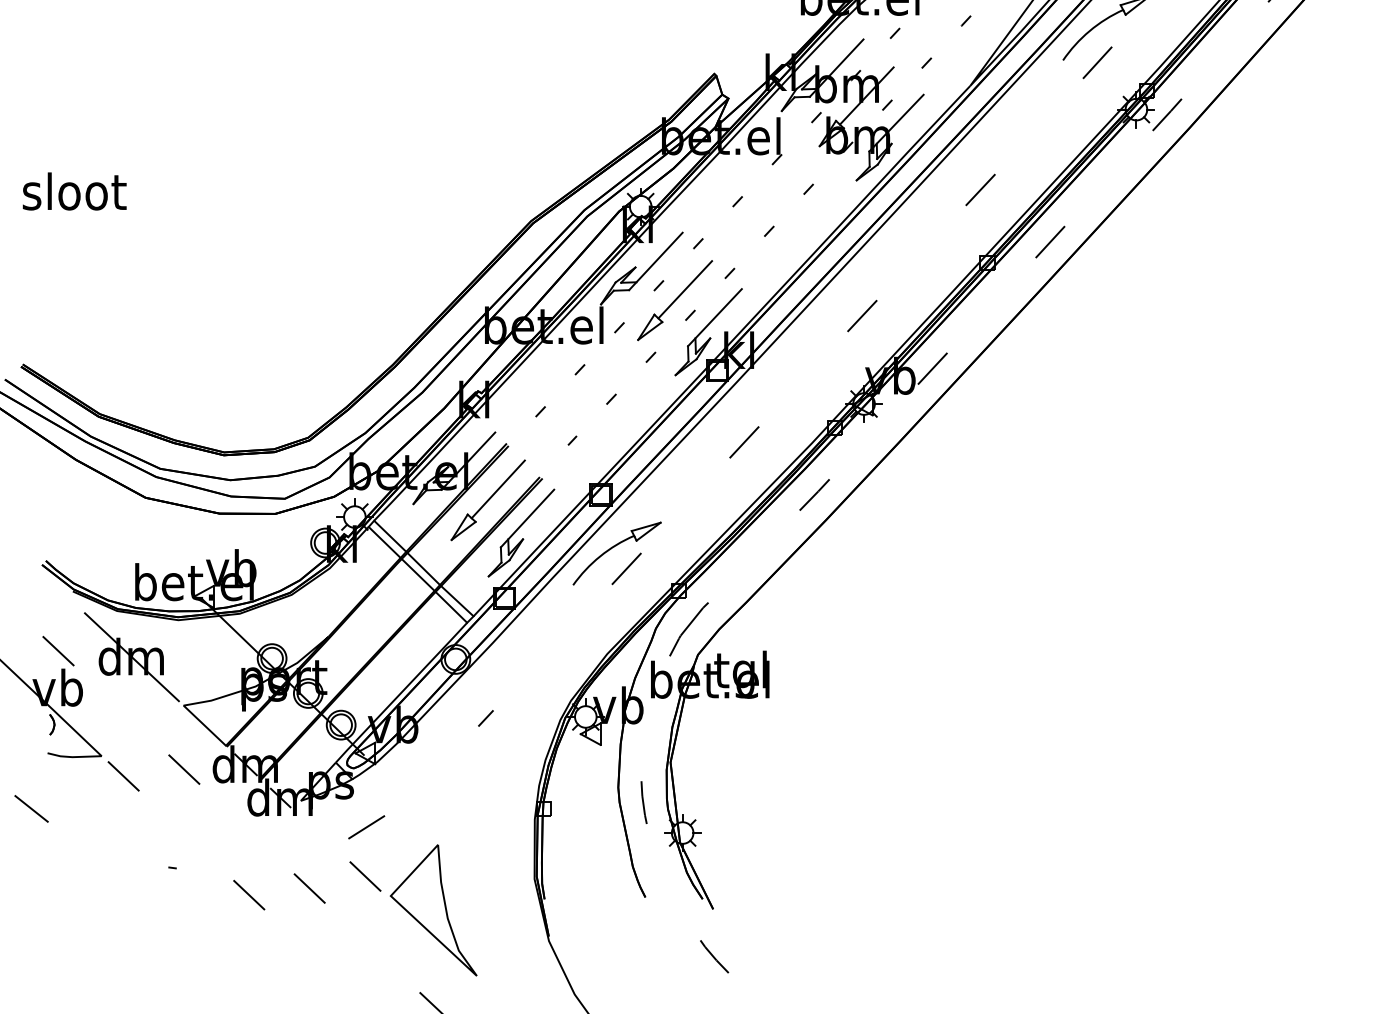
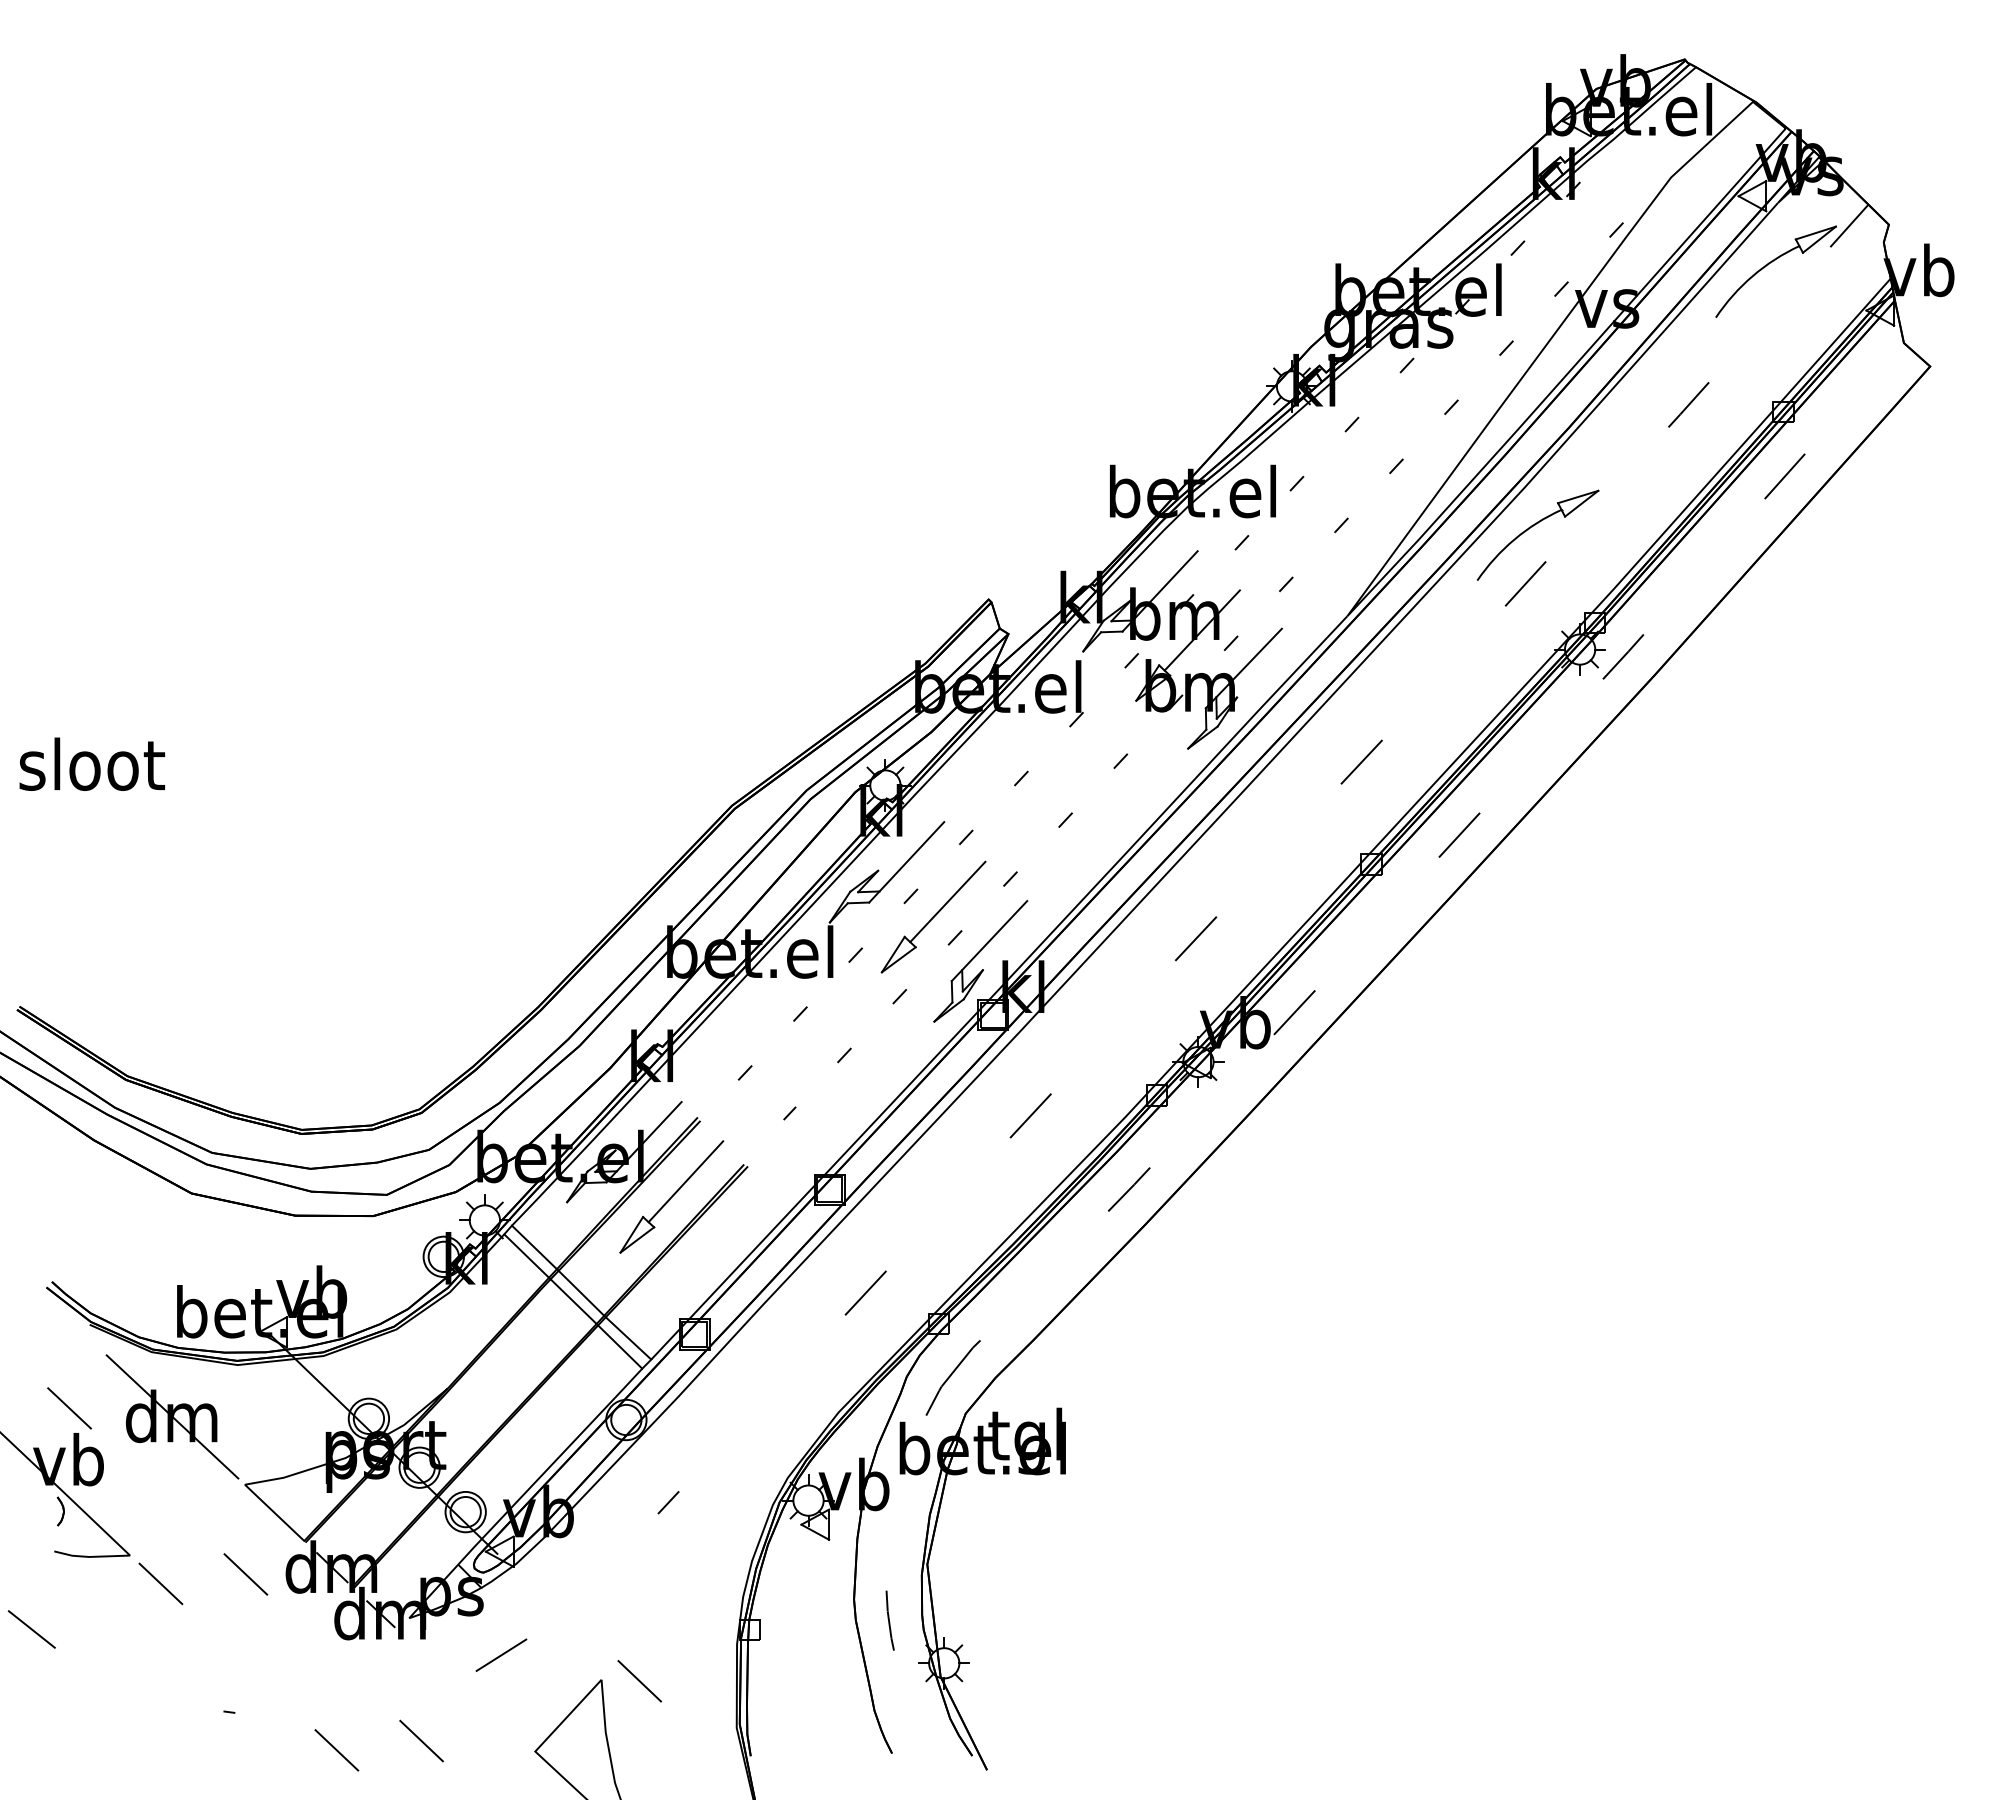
part: (518, 529) -> (714, 1237), removed
part: (613, 547) -> (847, 1263), removed
line: (365, 876) -> (639, 1681), moved

